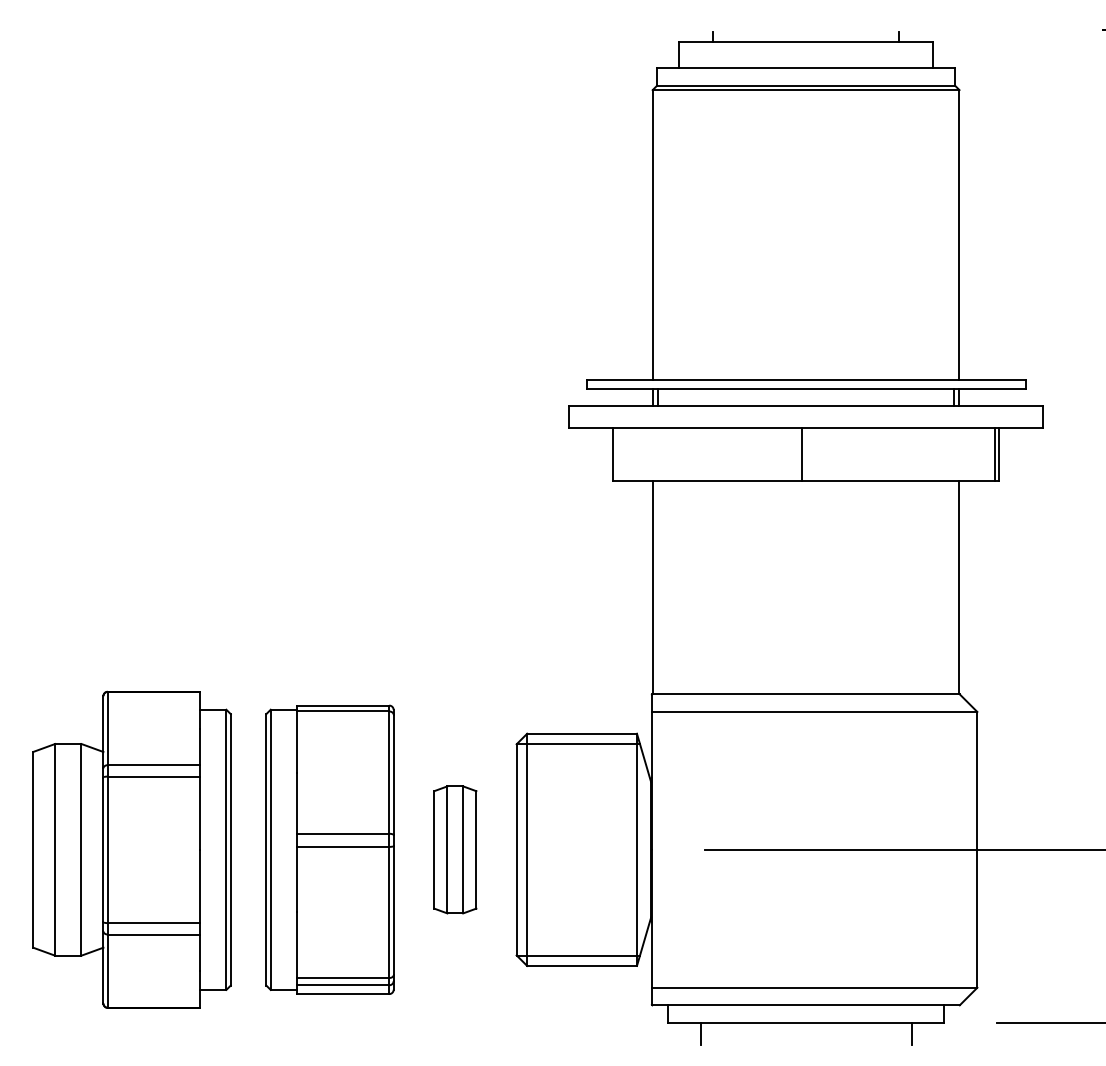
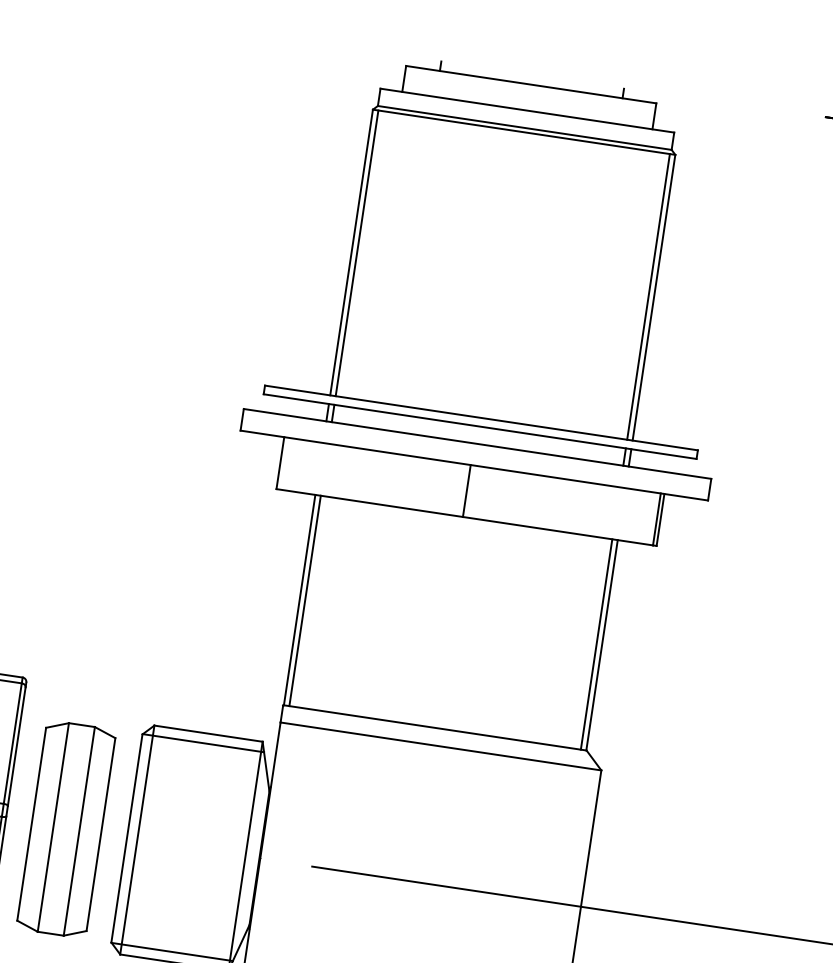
line: (658, 234) -> (357, 252), added
line: (953, 234) -> (648, 296), added
line: (658, 587) -> (305, 600), added
line: (953, 587) -> (596, 644), added
part: (455, 849) -> (66, 829), size x1.67

